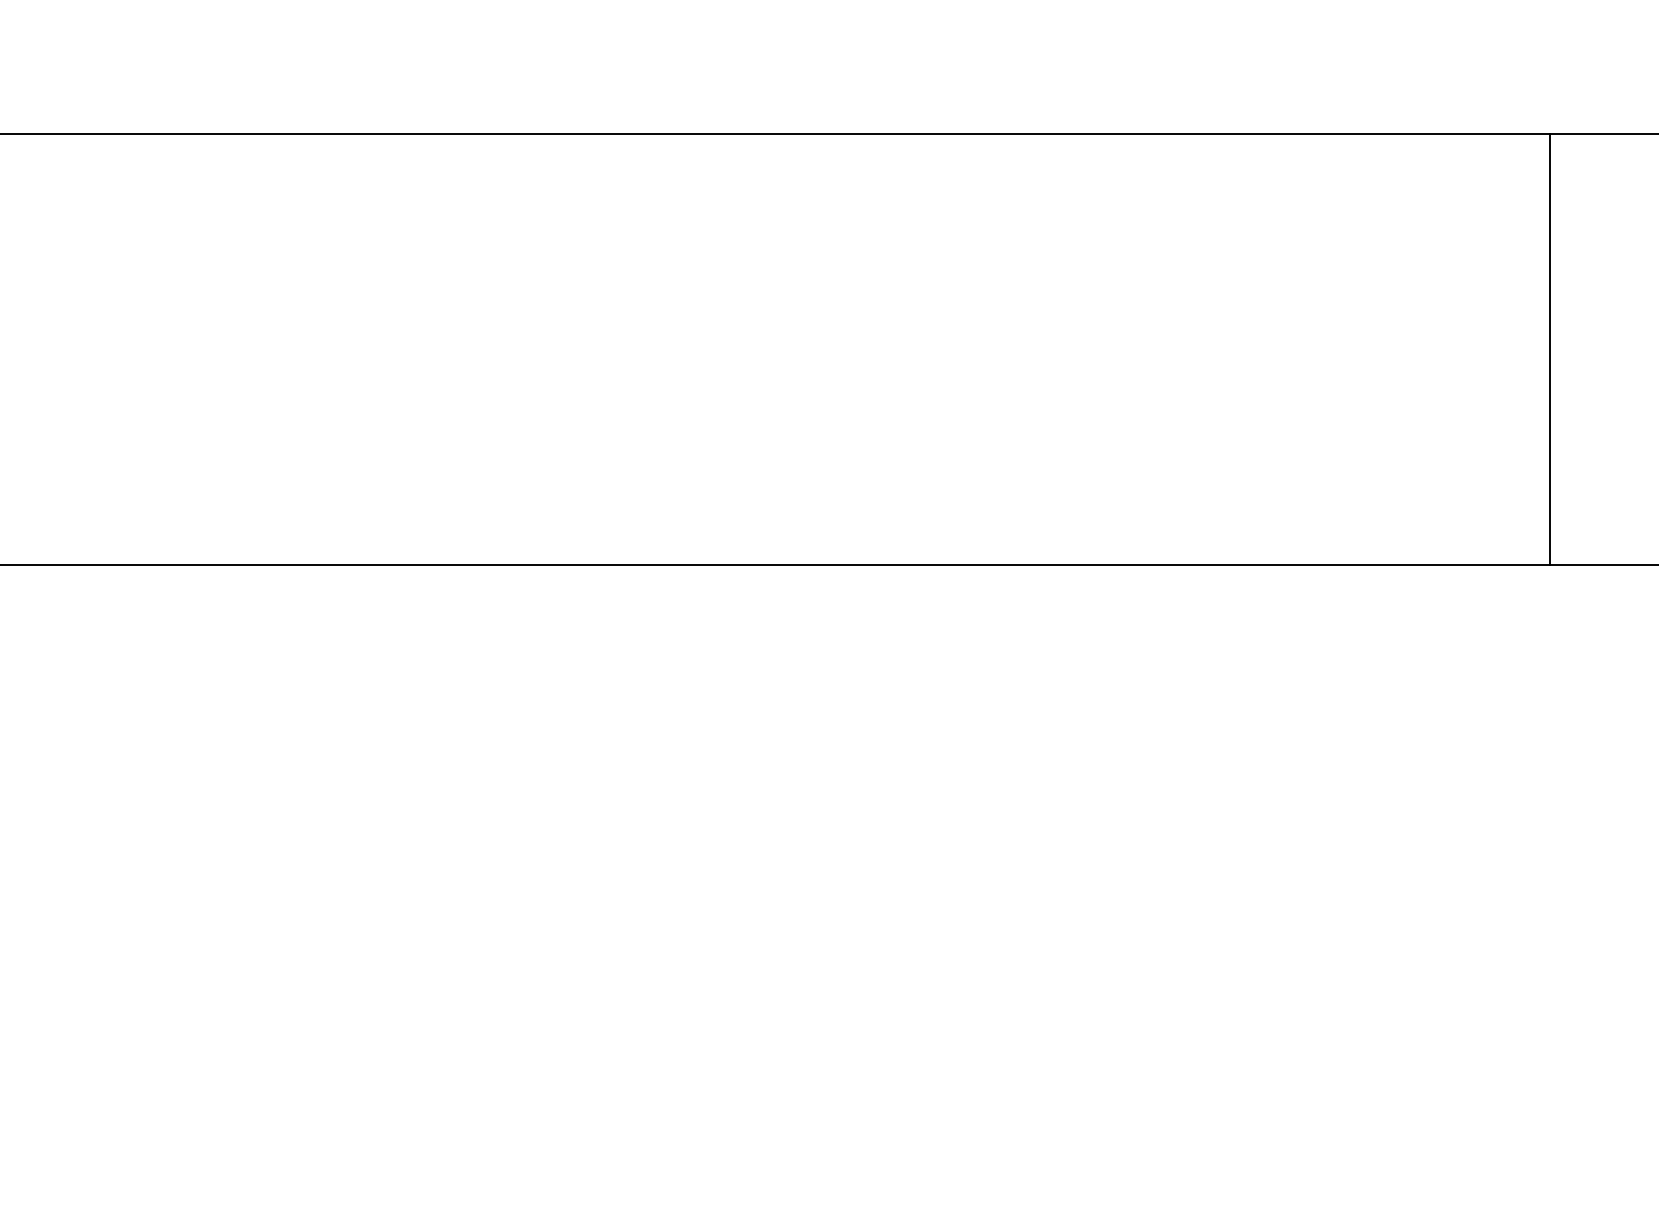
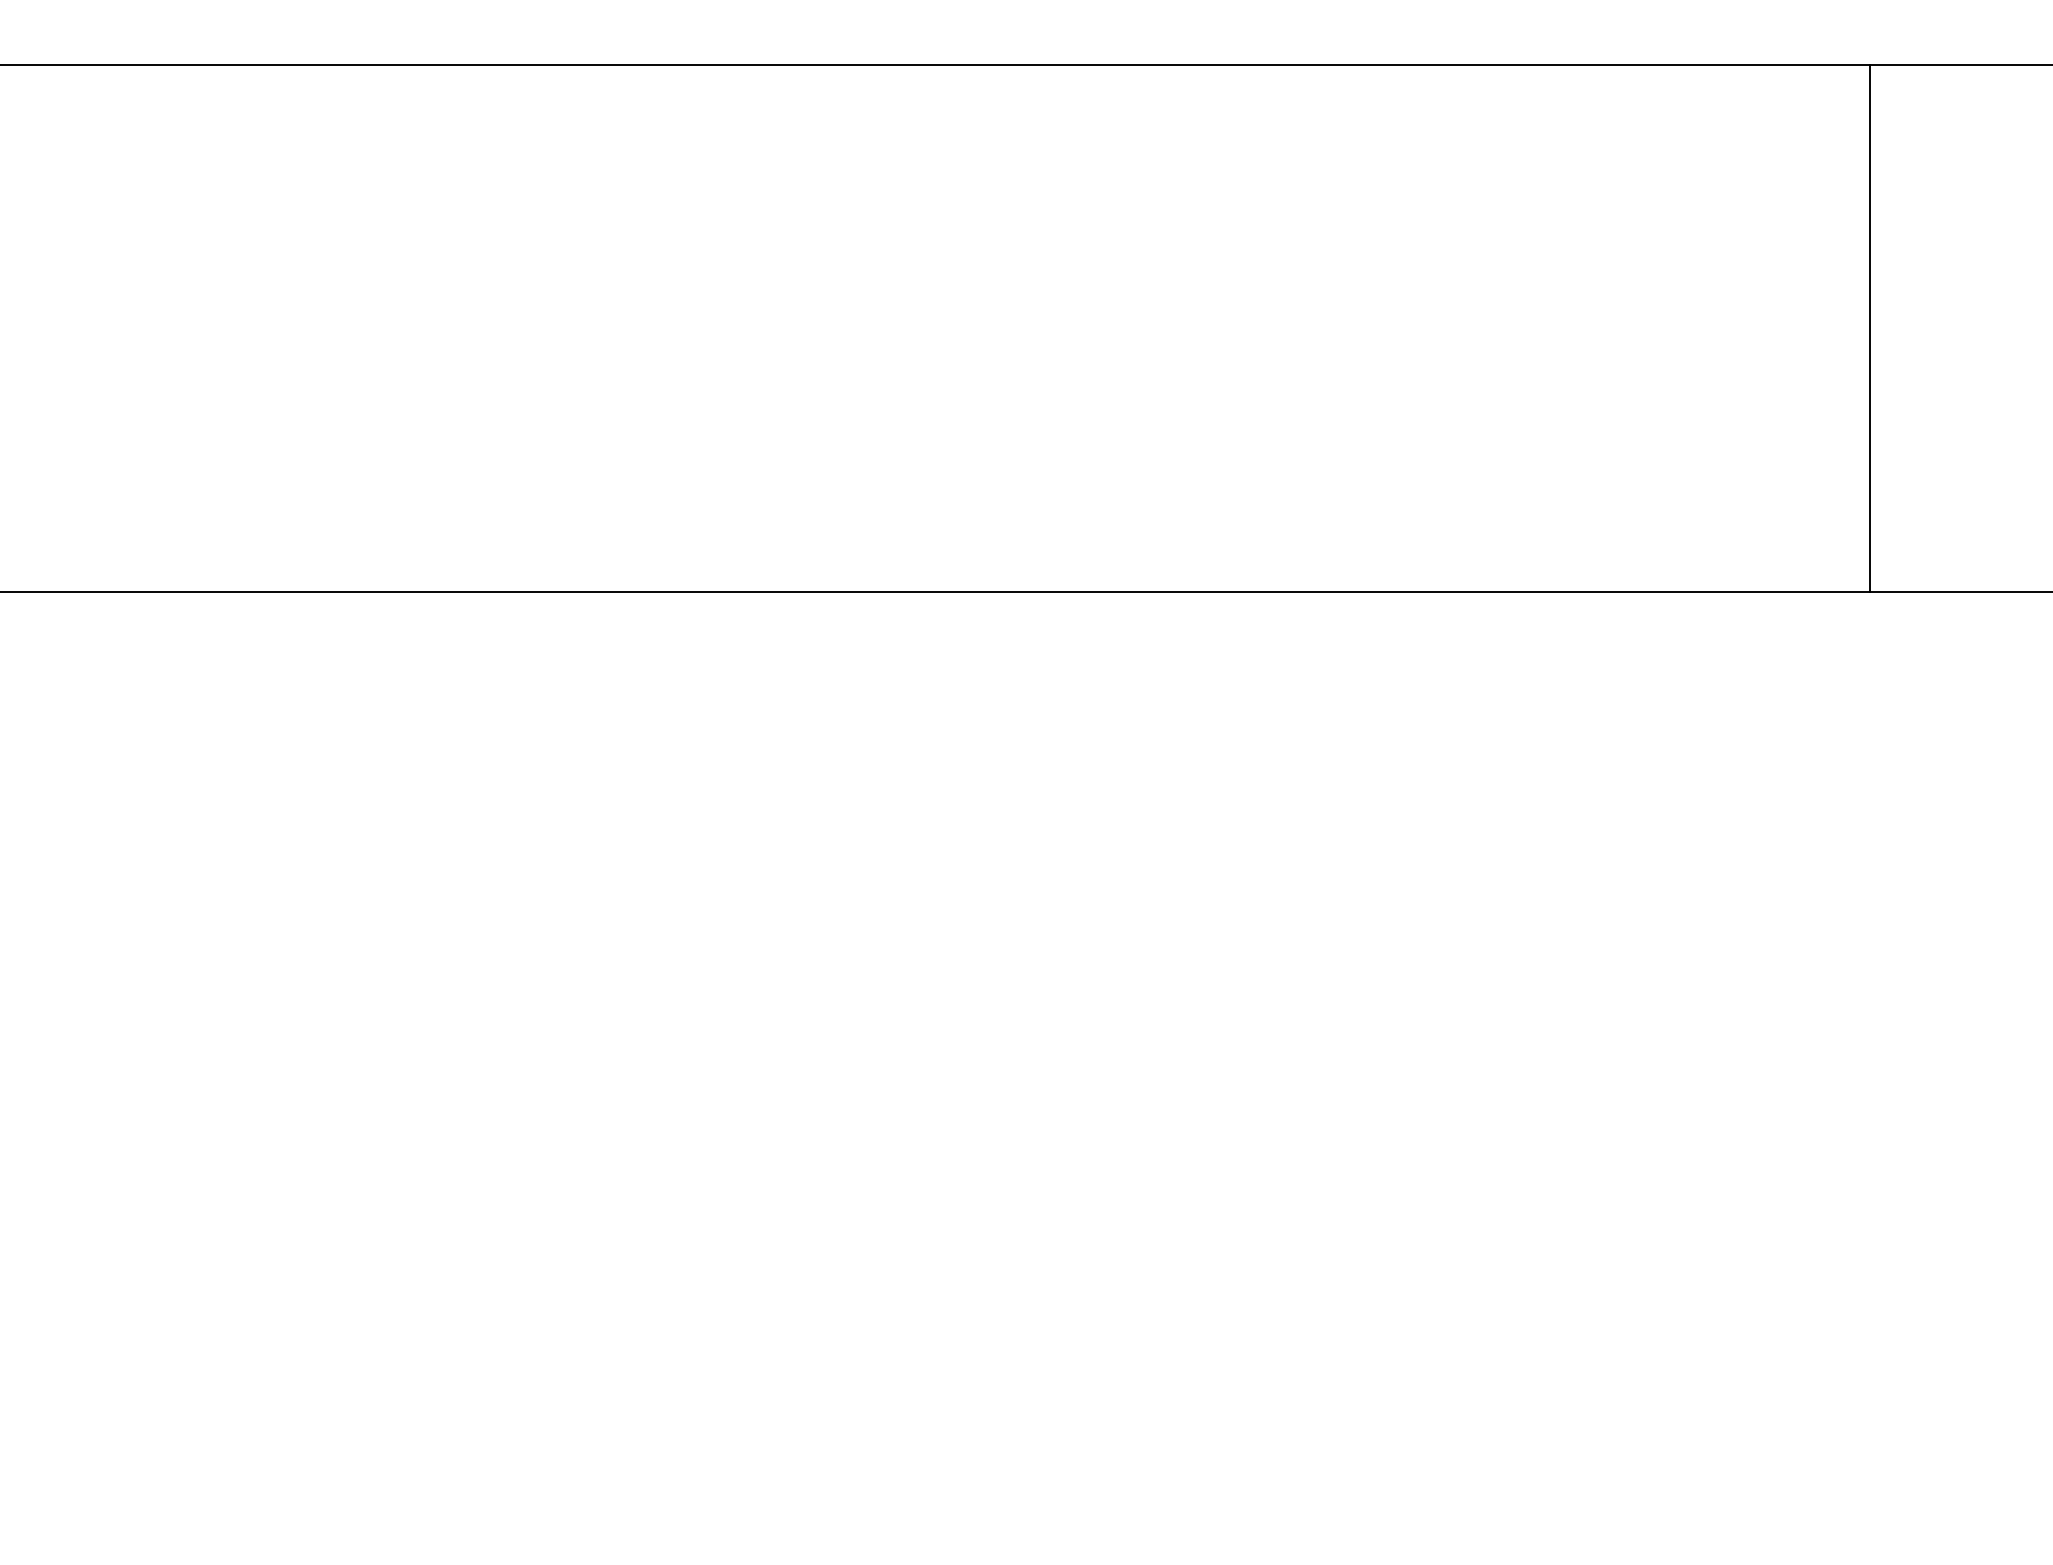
line: (1549, 349) -> (1869, 327), moved

